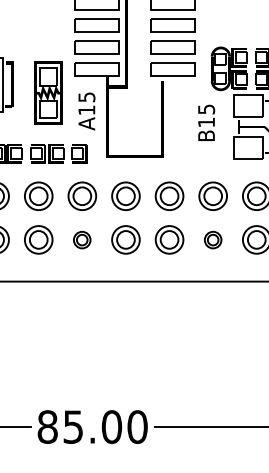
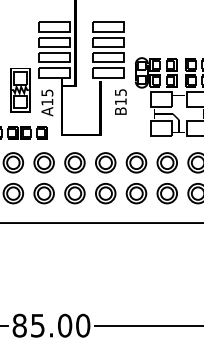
text: (206, 122) -> (120, 101), moved
part: (81, 239) -> (43, 193), size x1.67
part: (213, 239) -> (136, 193), size x1.67

